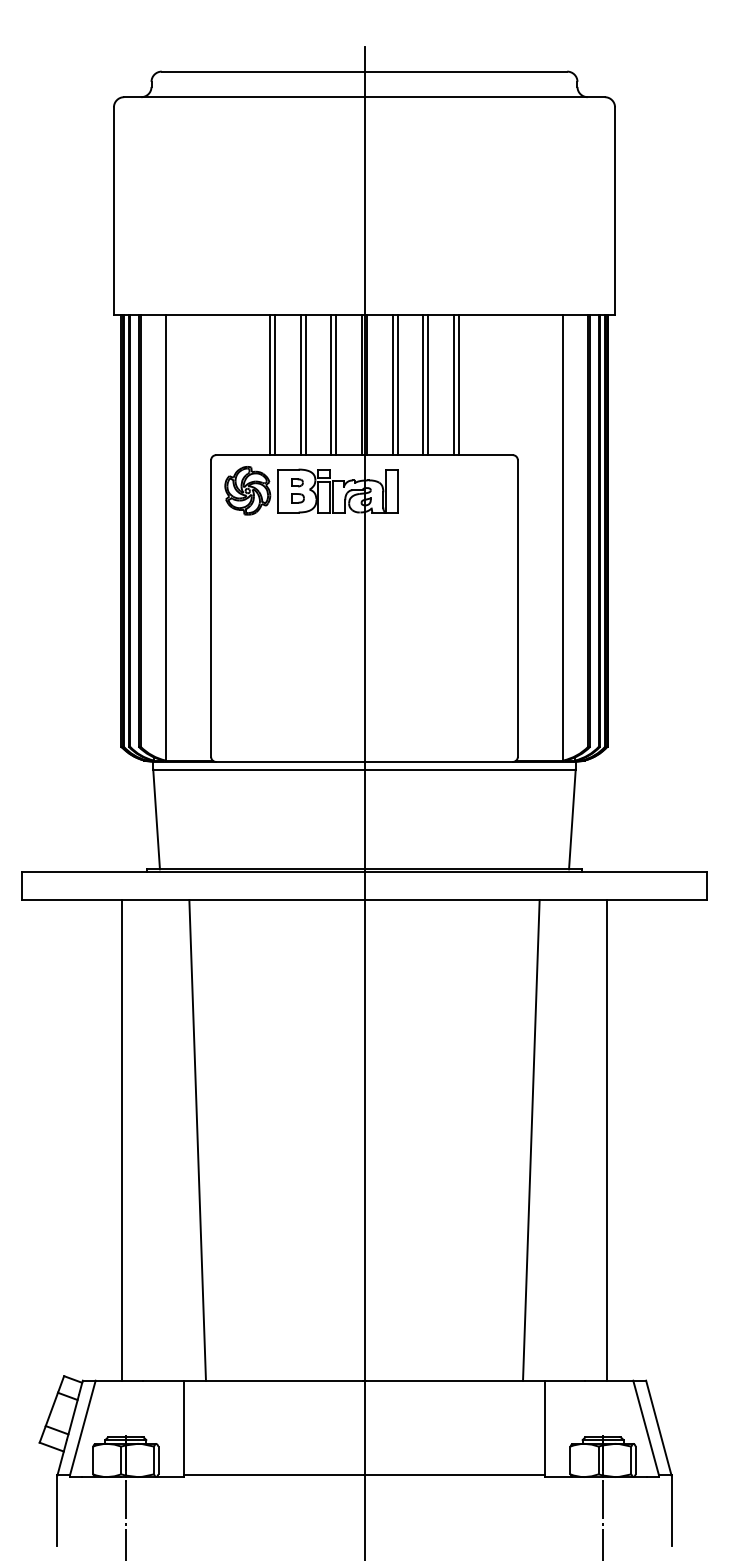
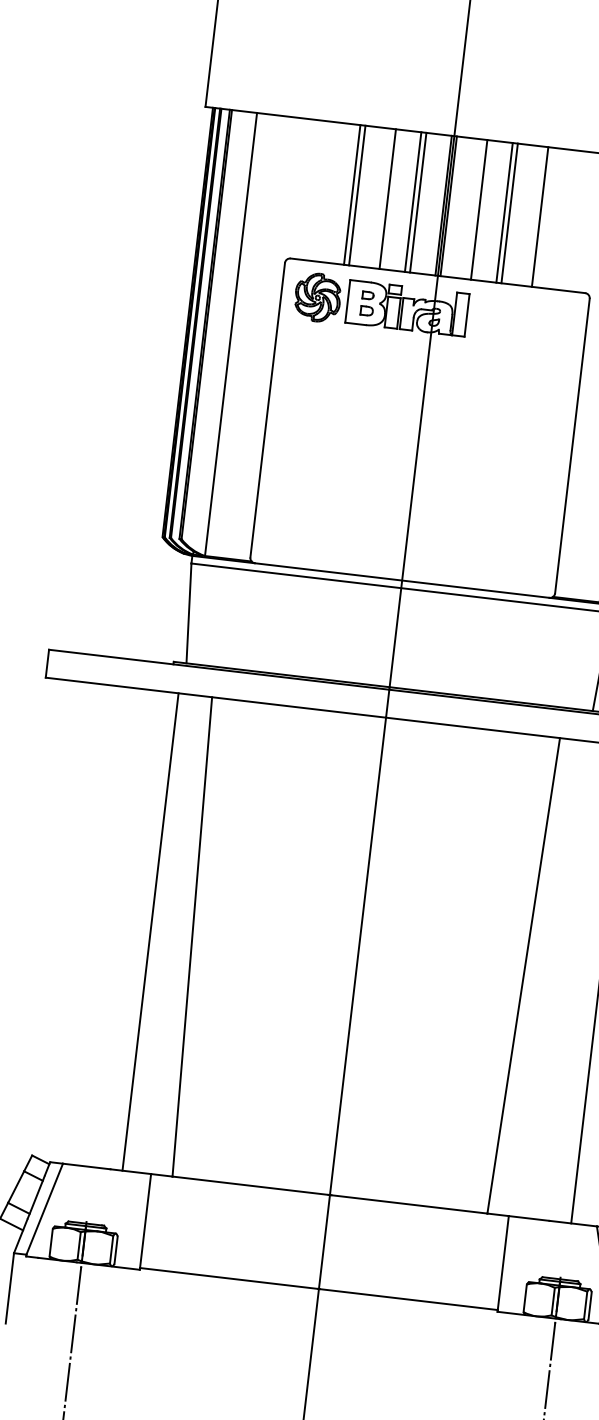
line: (300, 384) -> (382, 198), removed
line: (392, 384) -> (474, 208), removed
line: (453, 384) -> (534, 216), removed
line: (121, 1140) -> (150, 932), moved

